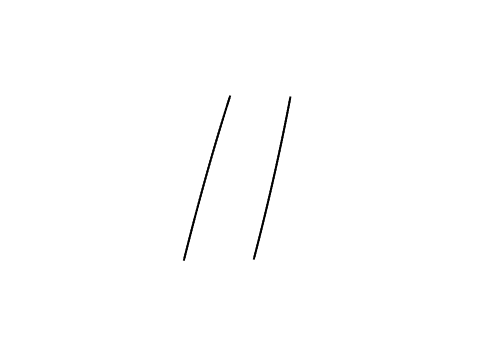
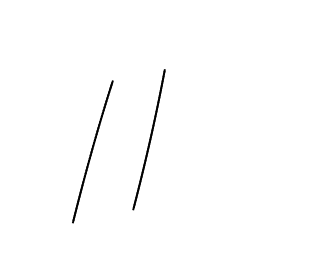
part: (272, 177) -> (149, 139), moved

